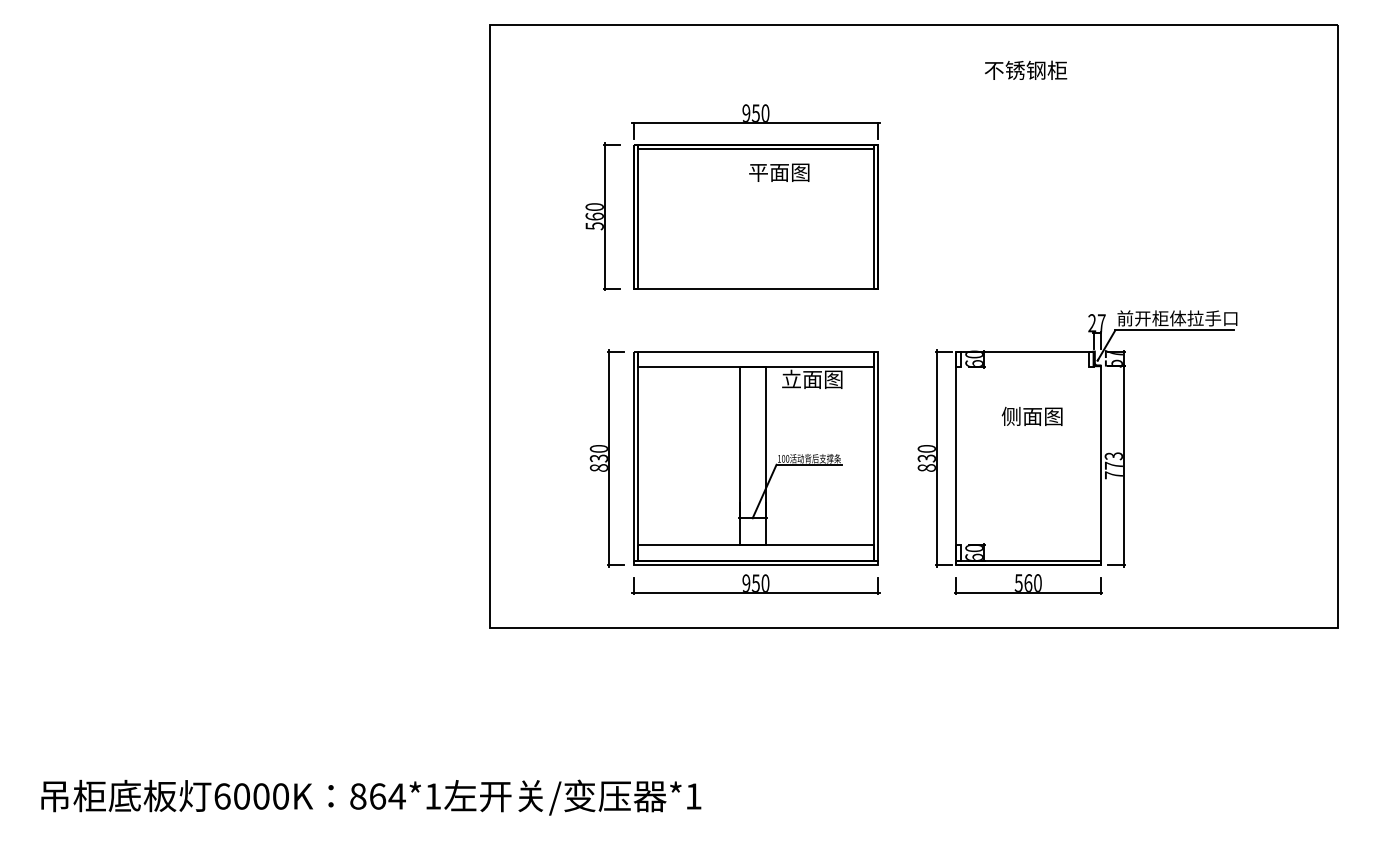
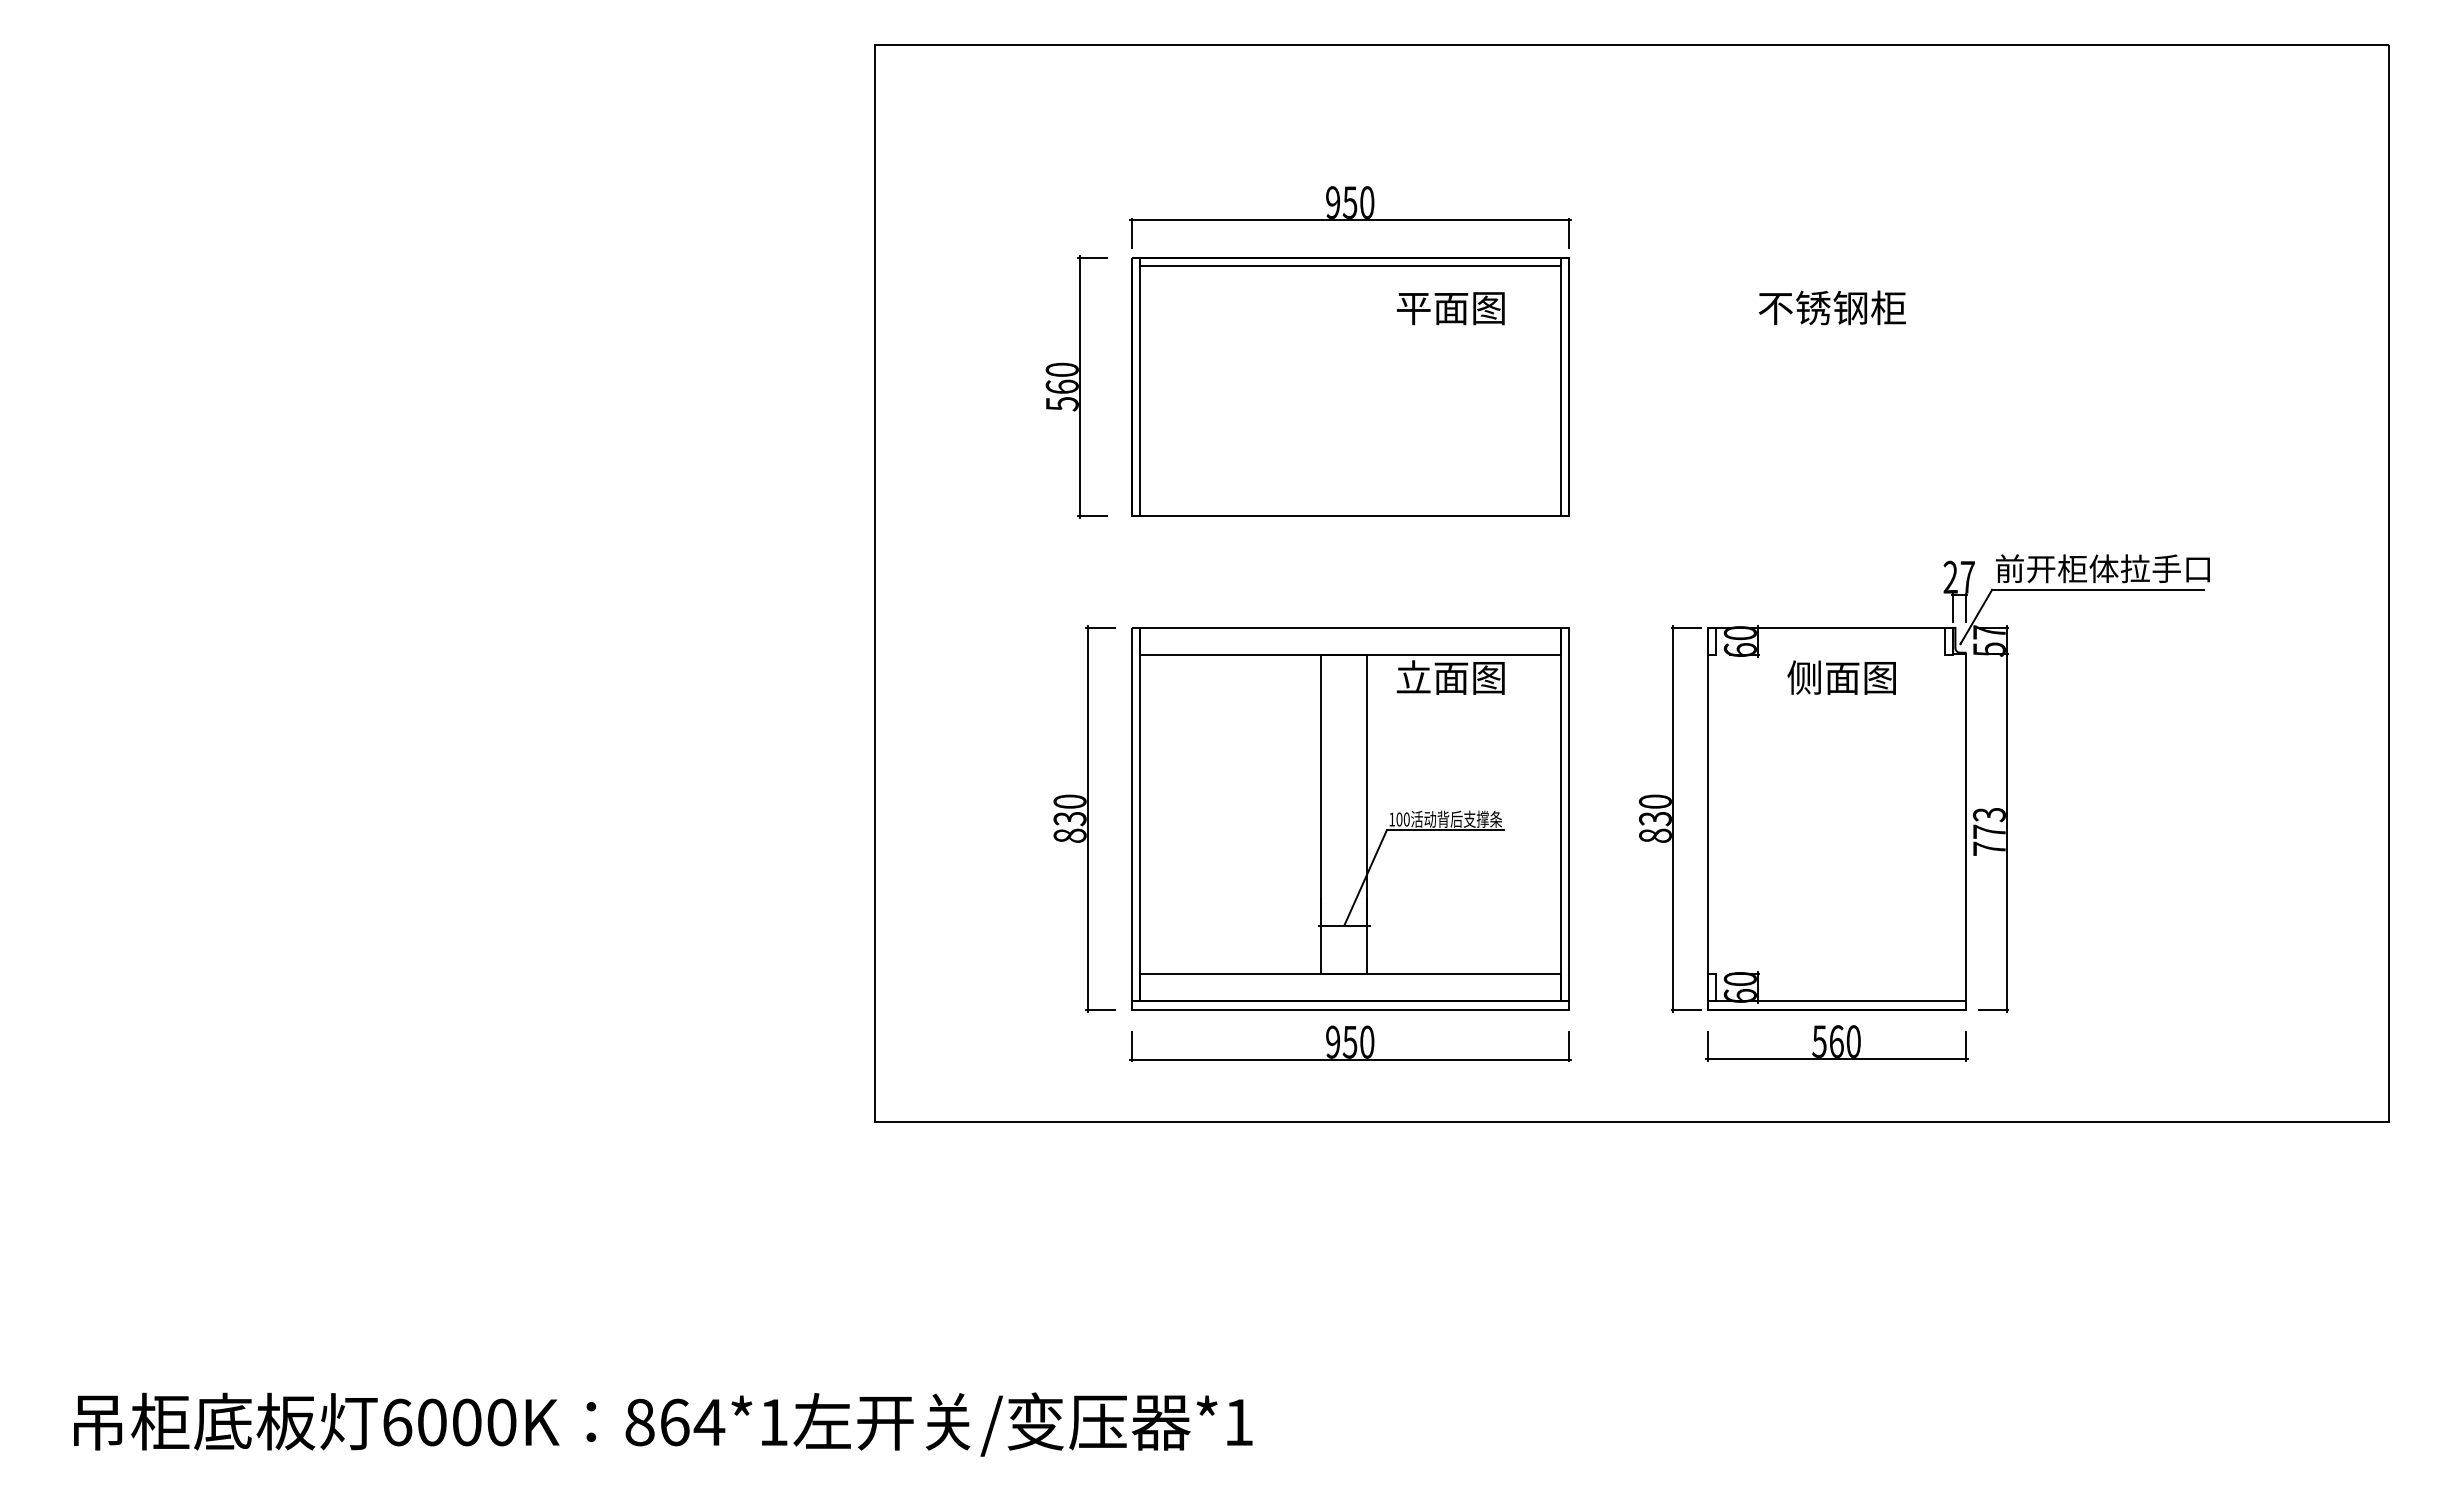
text: (1026, 69) -> (1833, 306), moved
text: (779, 172) -> (1451, 308), moved
text: (1031, 415) -> (1840, 675), moved

